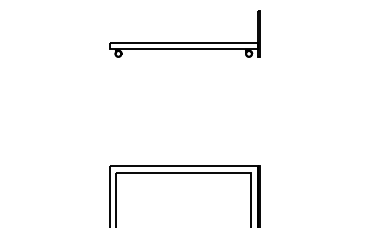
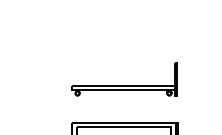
part: (184, 42) -> (124, 85), moved

